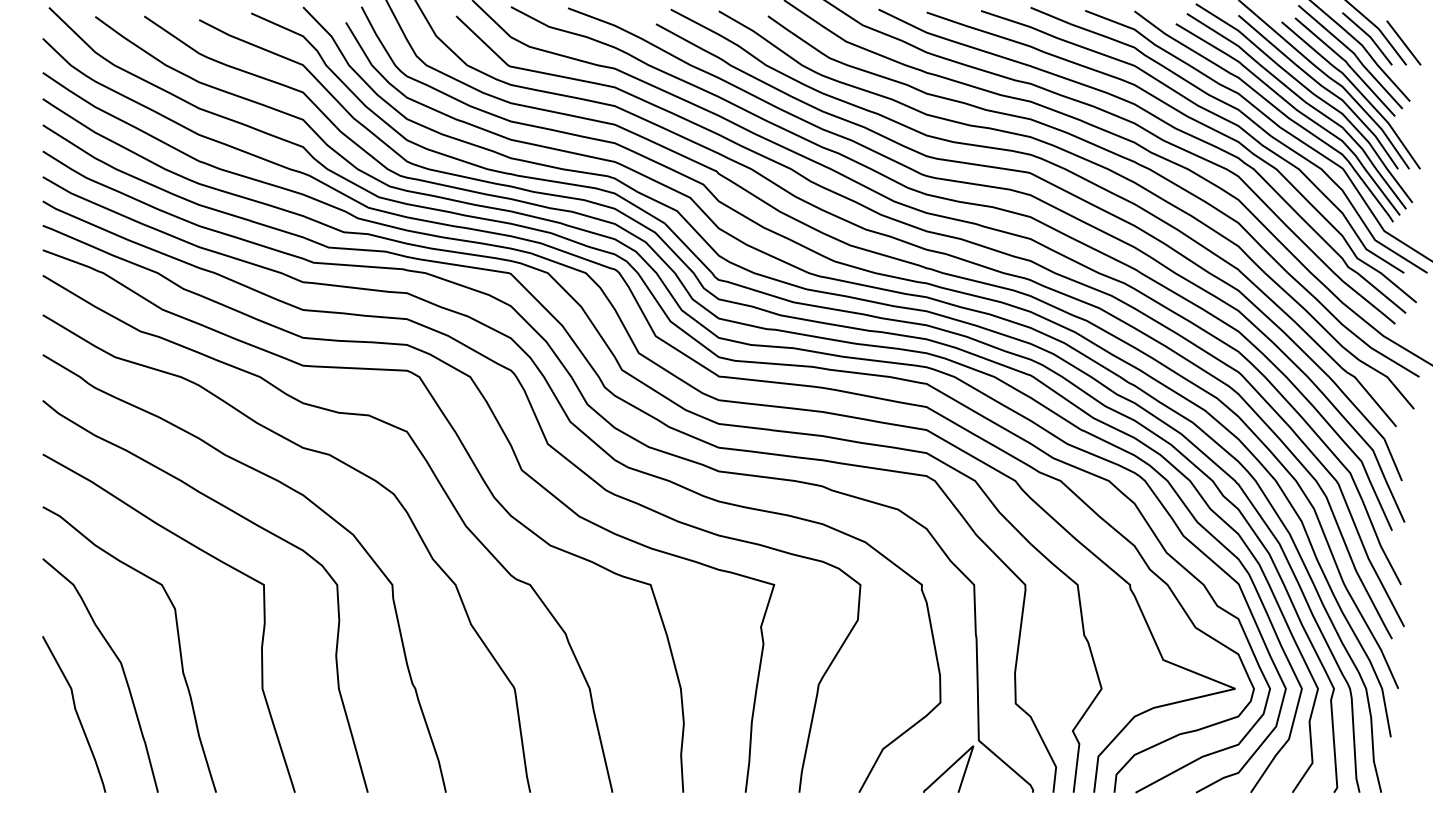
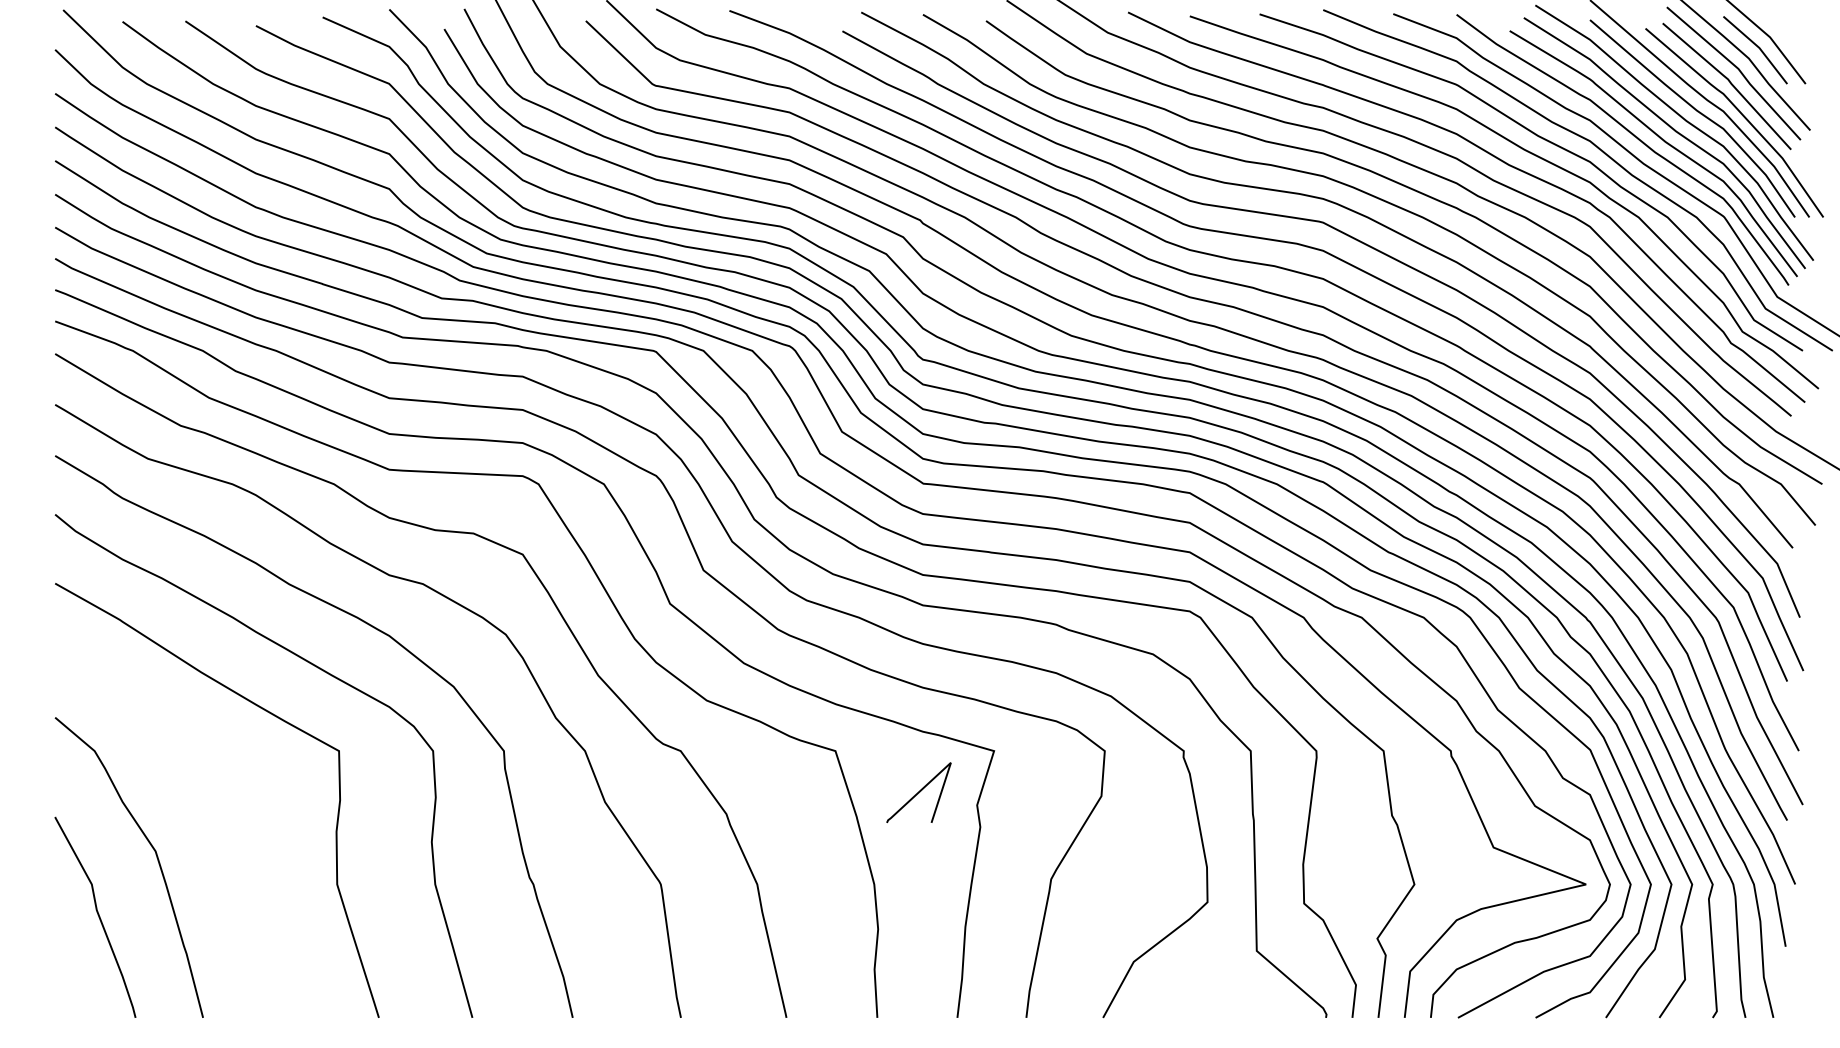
line: (1403, 43) -> (1802, 55), removed
curve: (178, 644) -> (229, 827), removed
line: (948, 769) -> (918, 792), moved

